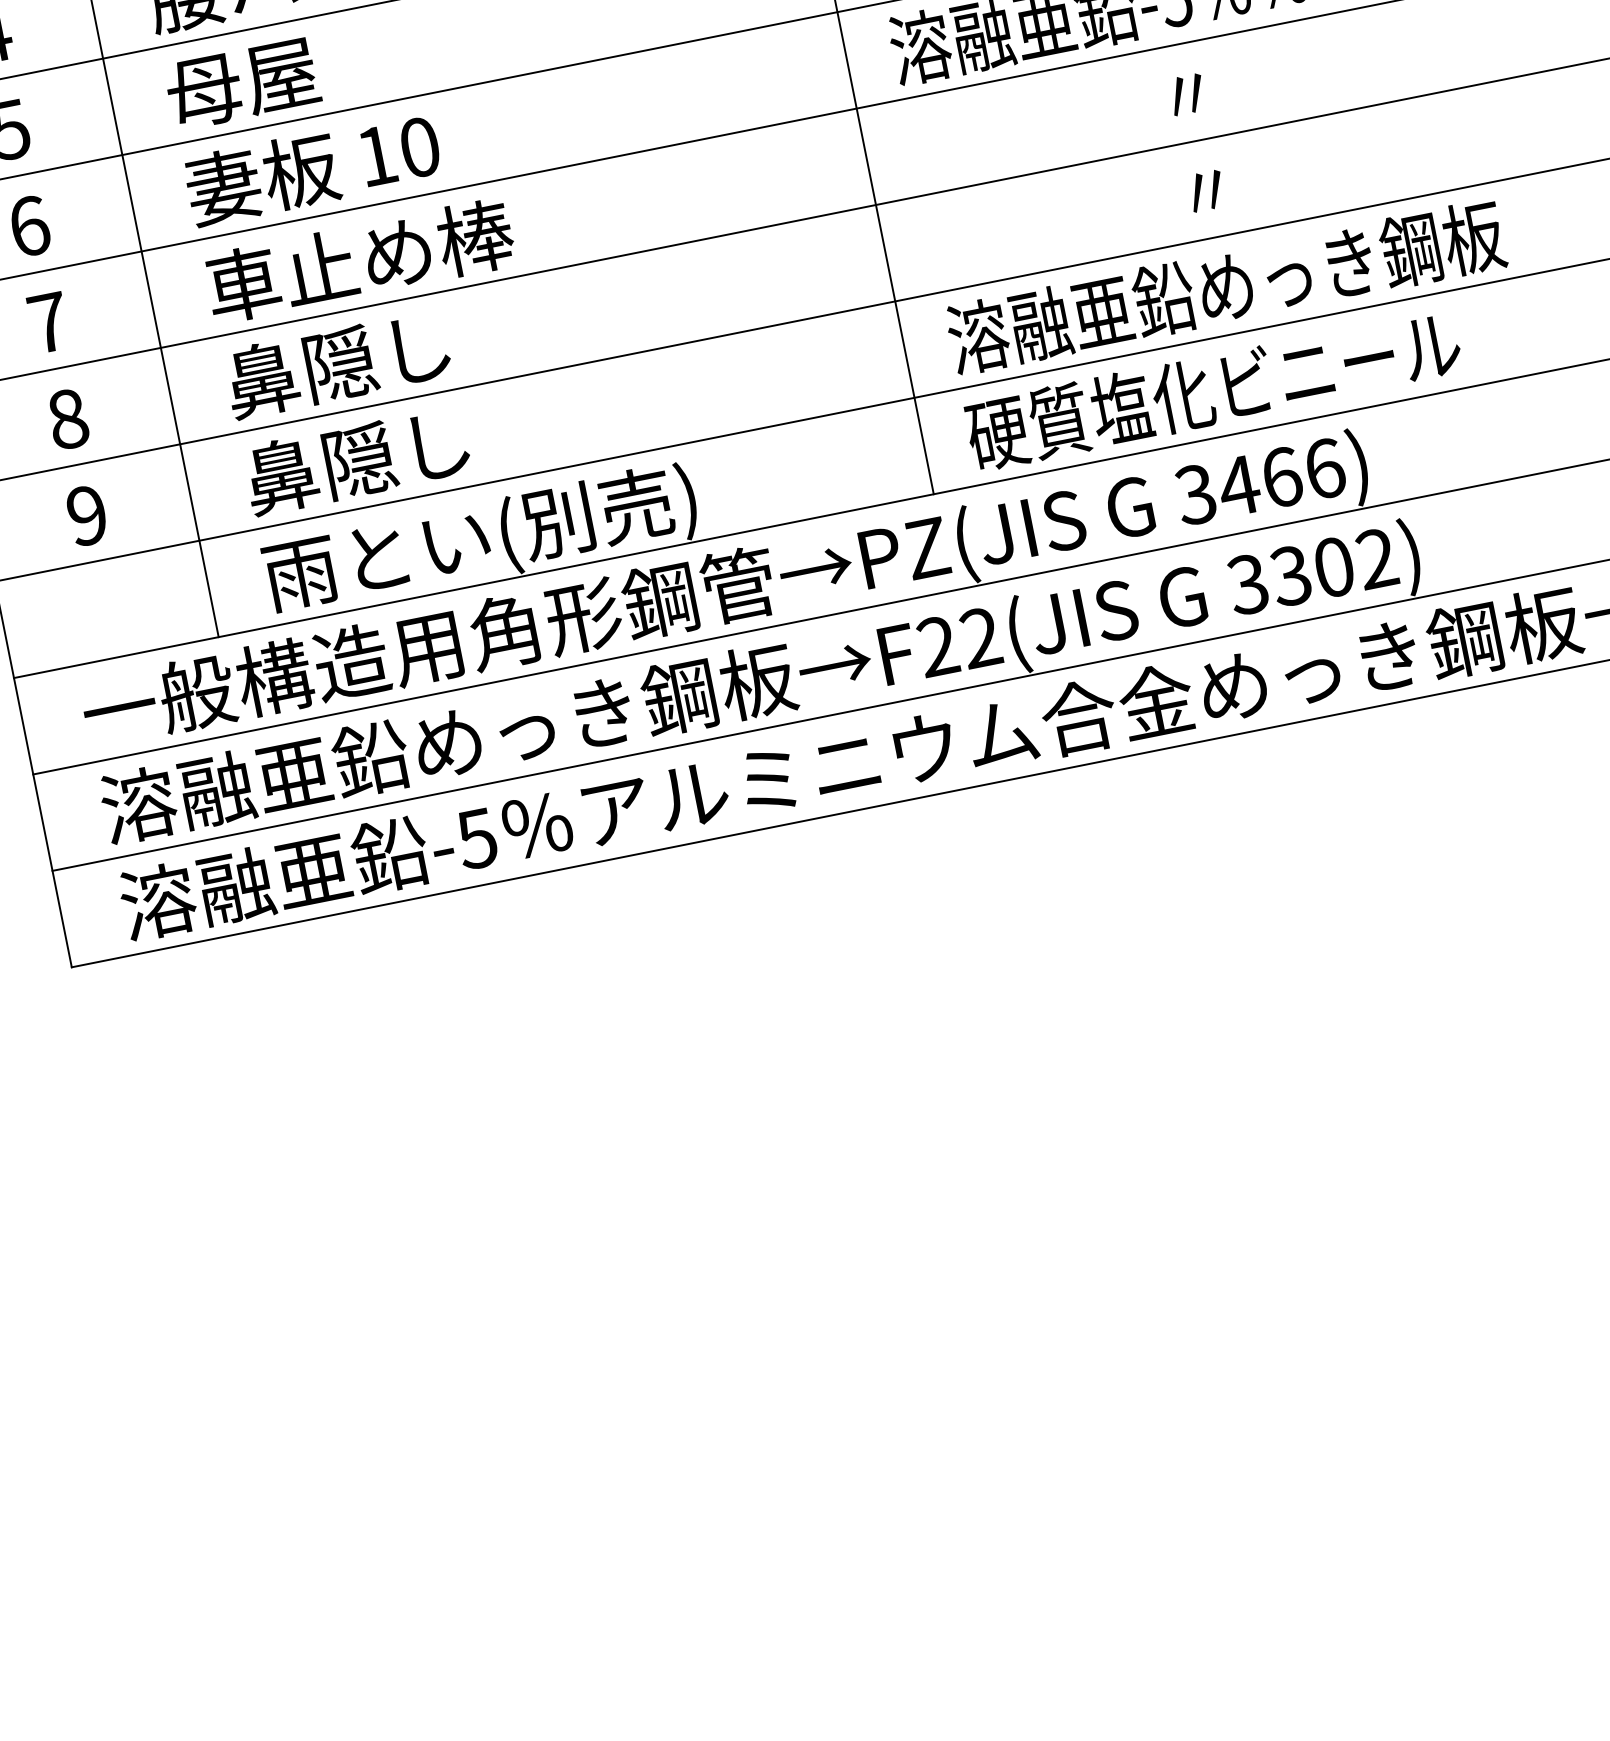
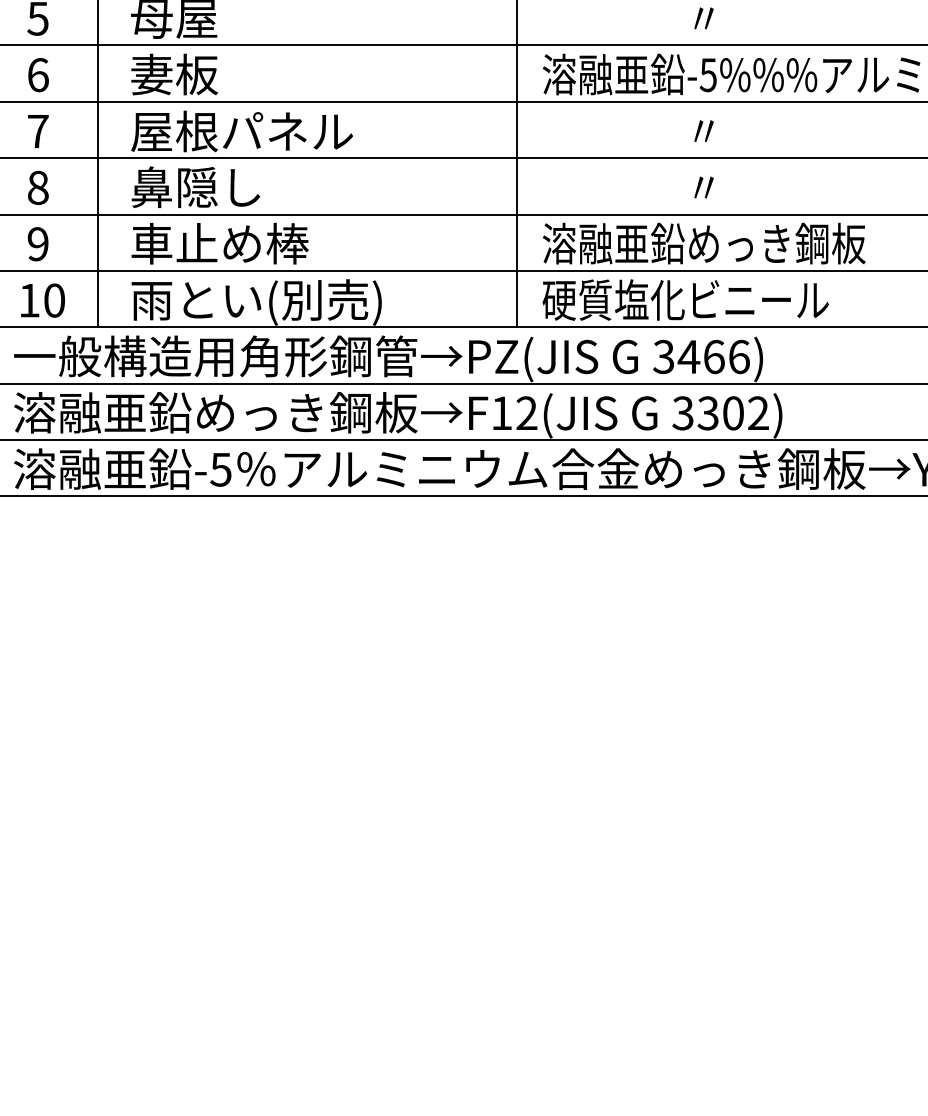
text: (399, 151) -> (42, 300), moved
text: (396, 253) -> (241, 131), 車止め棒 -> 屋根パネル
text: (397, 452) -> (219, 243), 鼻隠し -> 車止め棒
text: (937, 645) -> (501, 412), F22(JIS -> F12(JIS

